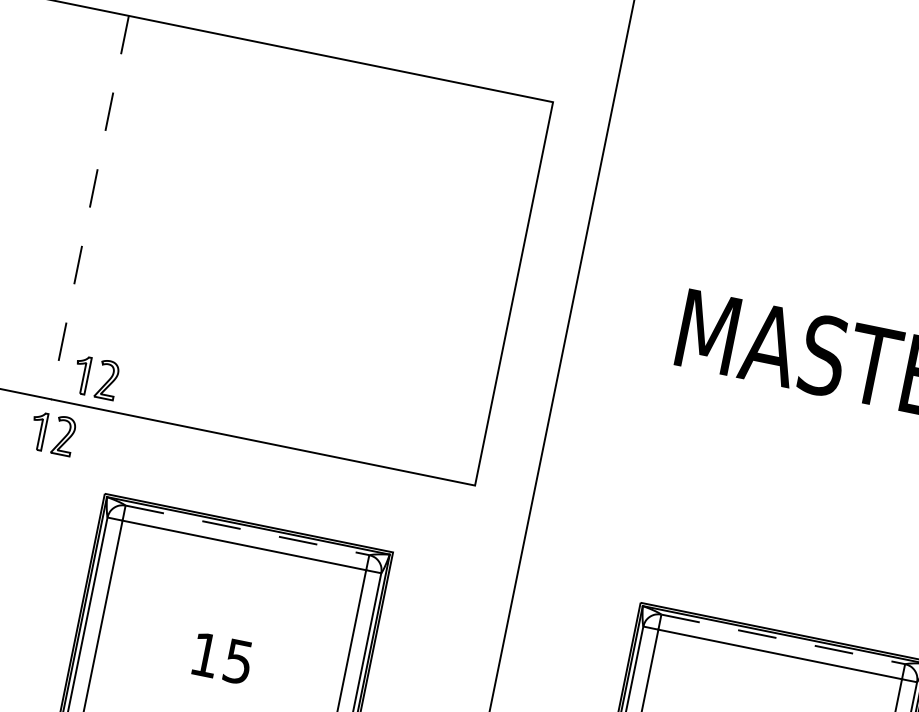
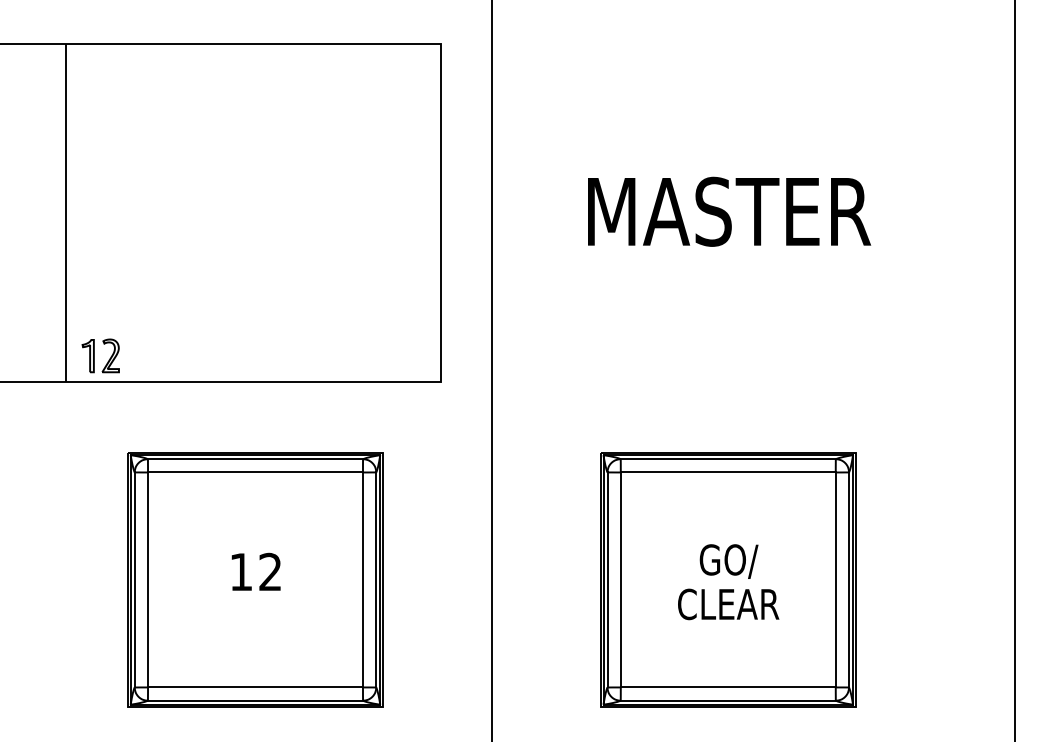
line: (89, 208) -> (66, 213), dashed -> solid
part: (52, 433) -> (73, 410), removed
line: (247, 530) -> (255, 459), dashed -> solid
line: (783, 639) -> (728, 459), dashed -> solid
text: (238, 661) -> (270, 571), 15 -> 12

